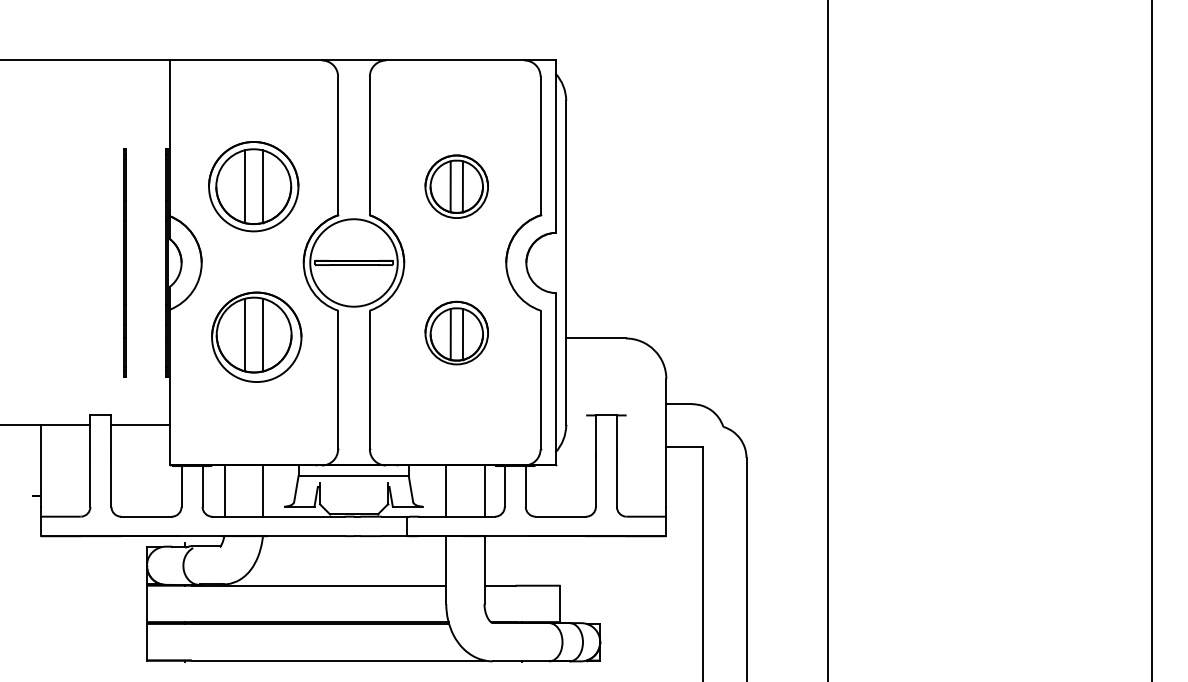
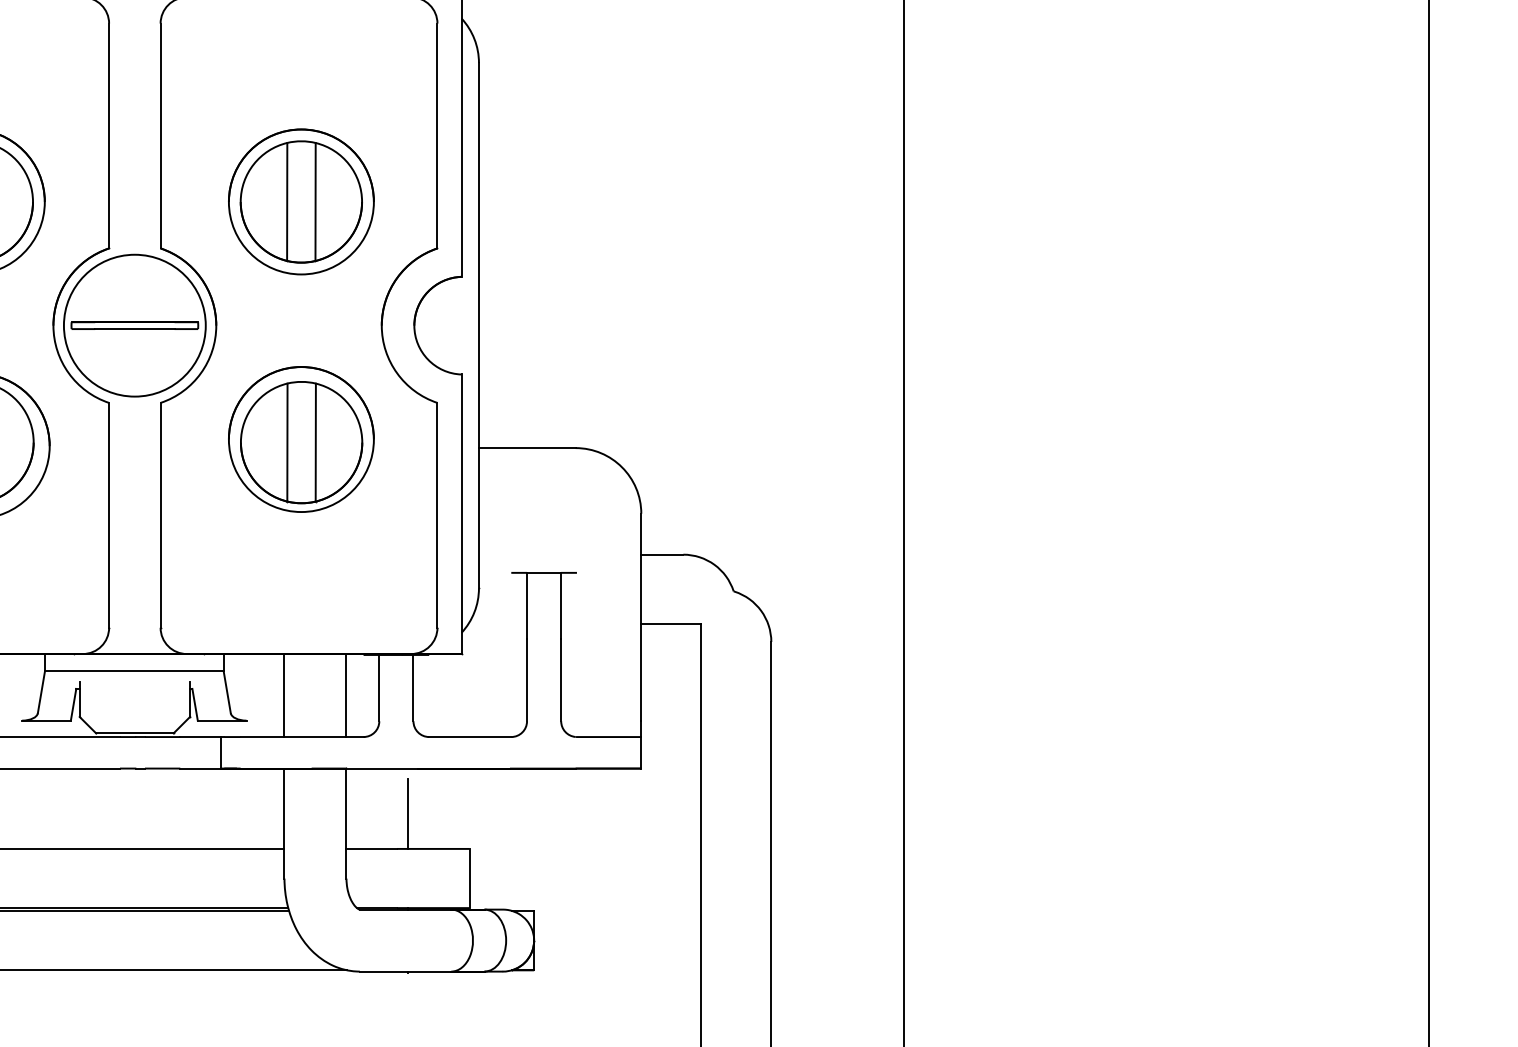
part: (456, 186) -> (301, 201), size x1.43
part: (456, 332) -> (301, 438), size x1.43
line: (522, 563) -> (408, 812), added

